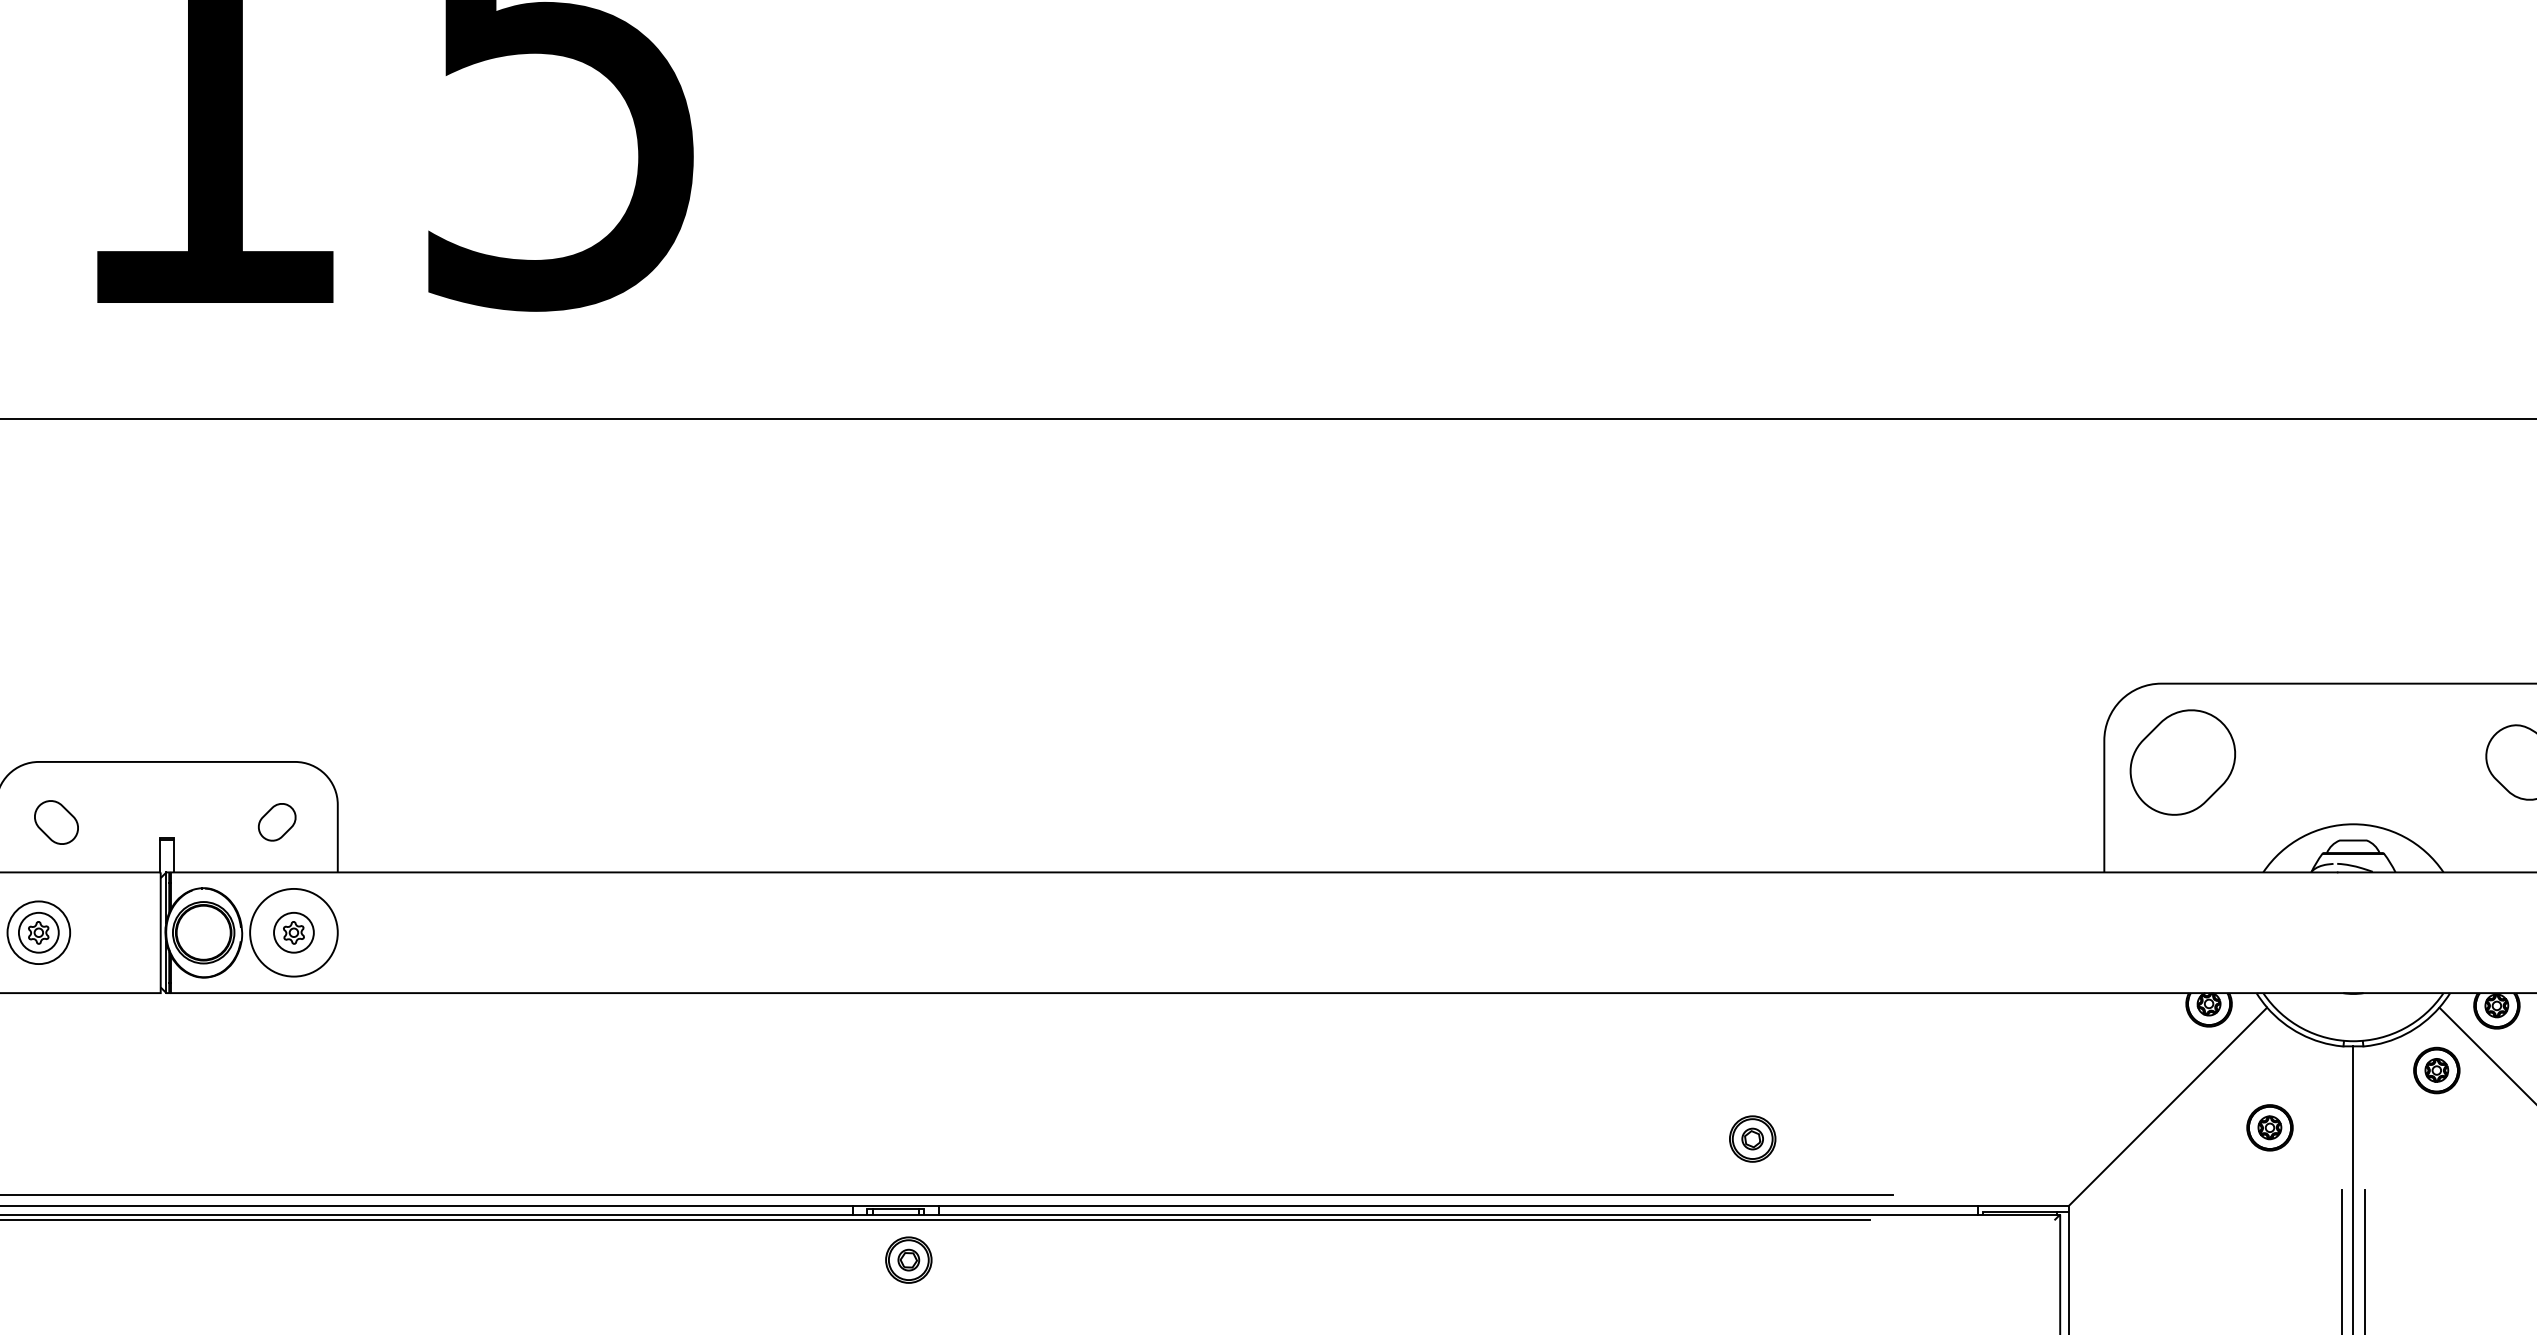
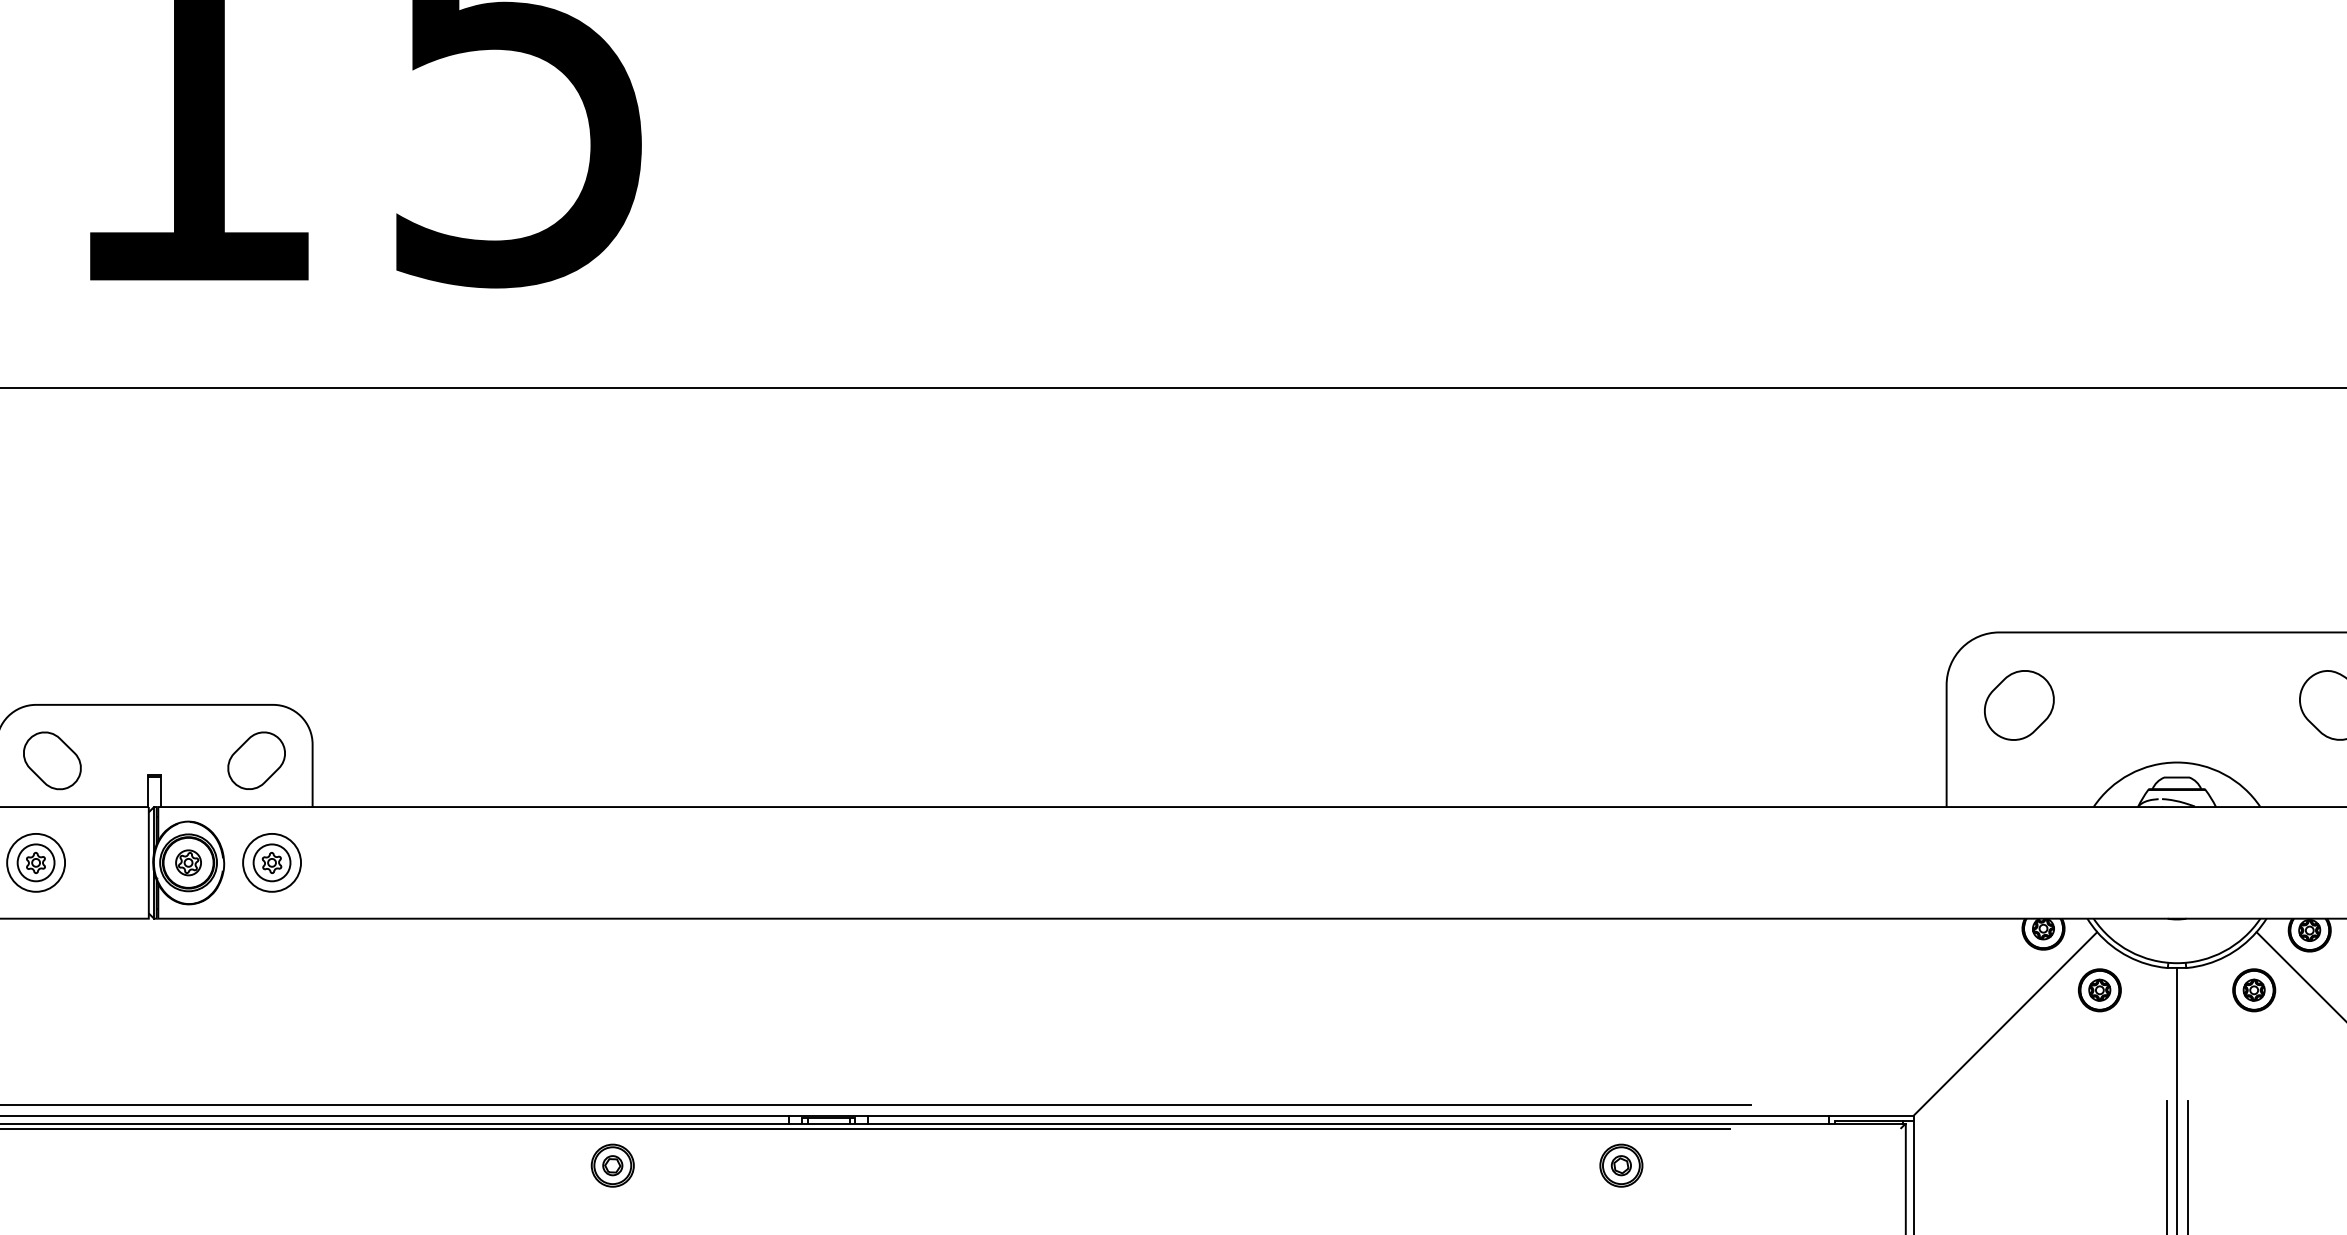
part: (2183, 762) -> (2019, 705), size x0.71
part: (56, 822) -> (52, 760), size x1.43
part: (277, 822) -> (256, 760), size x1.67
part: (203, 932) -> (188, 862), added
circle: (294, 932) -> (272, 862), size x0.71
part: (2269, 1128) -> (2099, 990), moved
part: (1752, 1138) -> (1621, 1165), moved
part: (908, 1259) -> (612, 1165), moved

